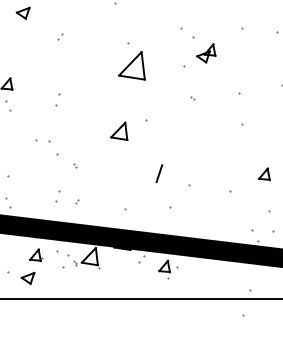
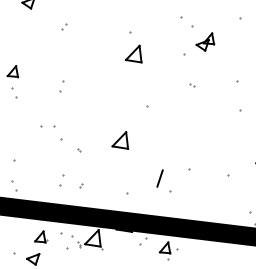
part: (132, 65) -> (134, 53), size x0.62
part: (119, 130) -> (120, 139), moved
line: (159, 173) -> (160, 178), moved

